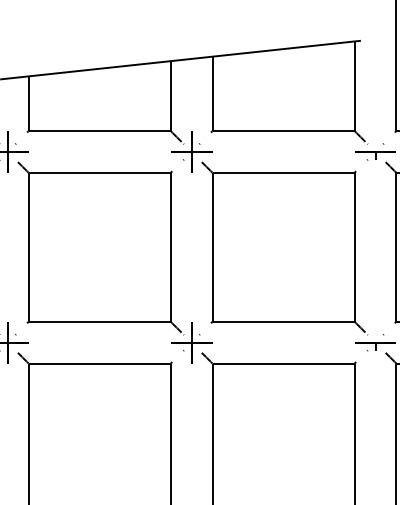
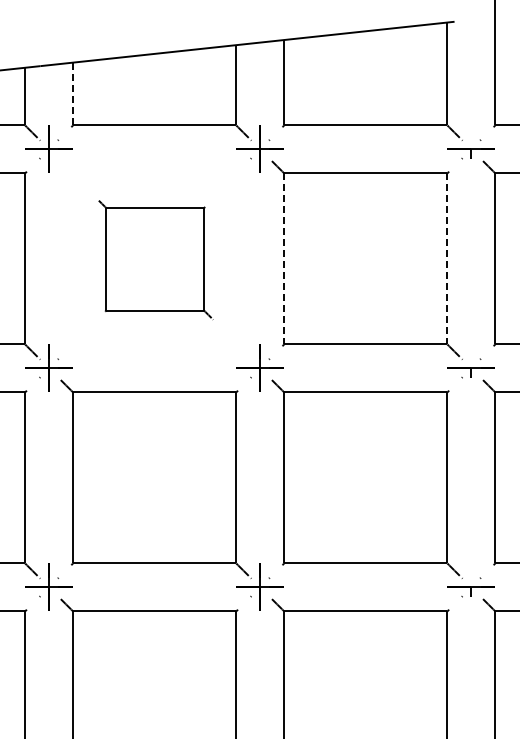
line: (29, 104) -> (73, 94), solid -> dashed
part: (100, 247) -> (155, 259), size x0.6
line: (212, 247) -> (284, 259), solid -> dashed
line: (354, 247) -> (447, 259), solid -> dashed

